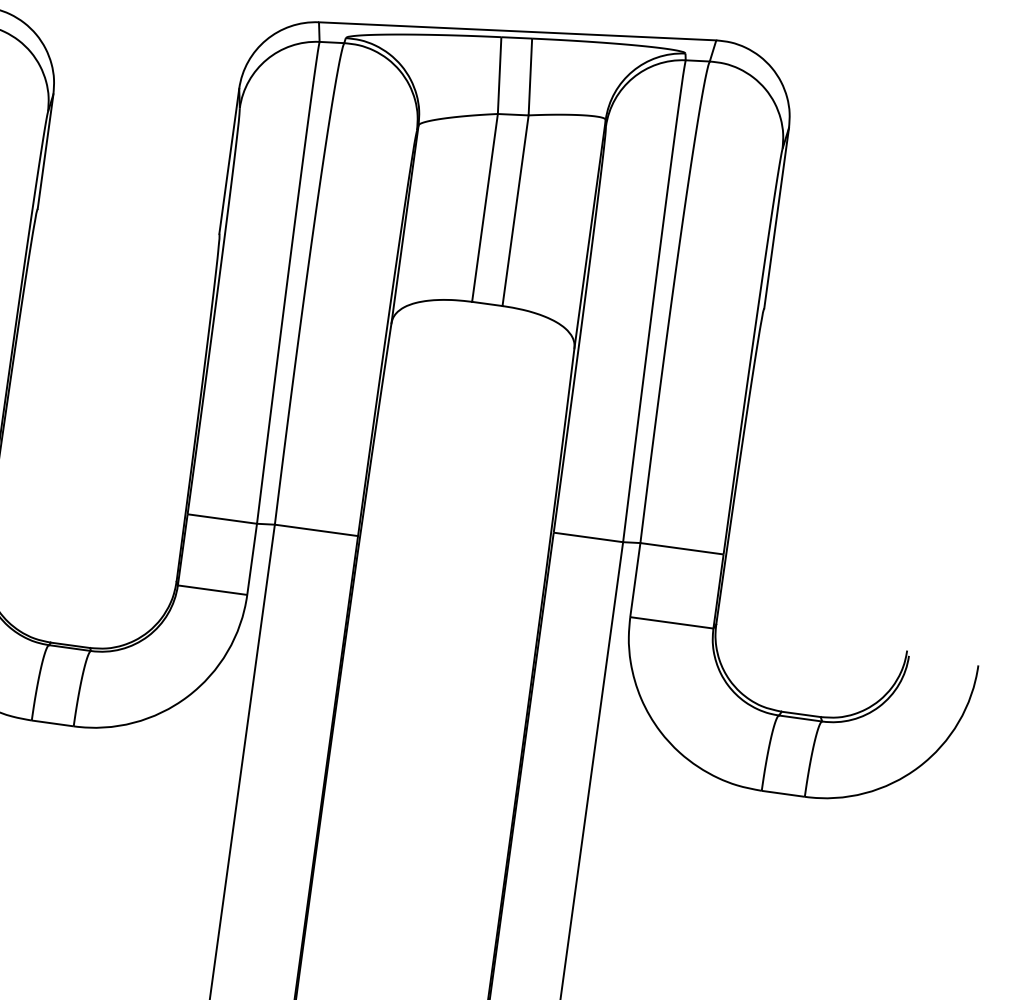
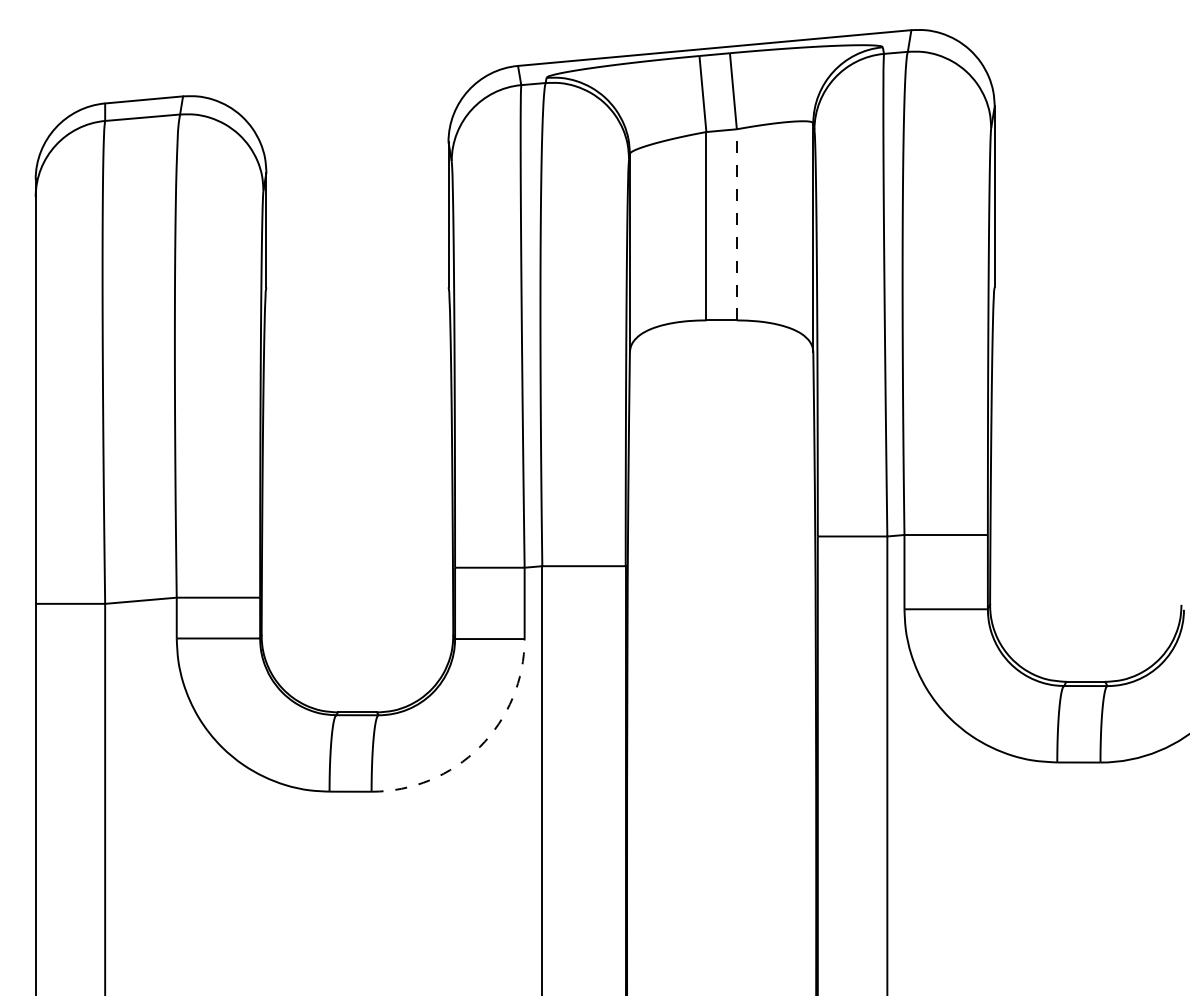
line: (515, 210) -> (736, 224), solid -> dashed
arc: (187, 696) -> (479, 747), solid -> dashed

